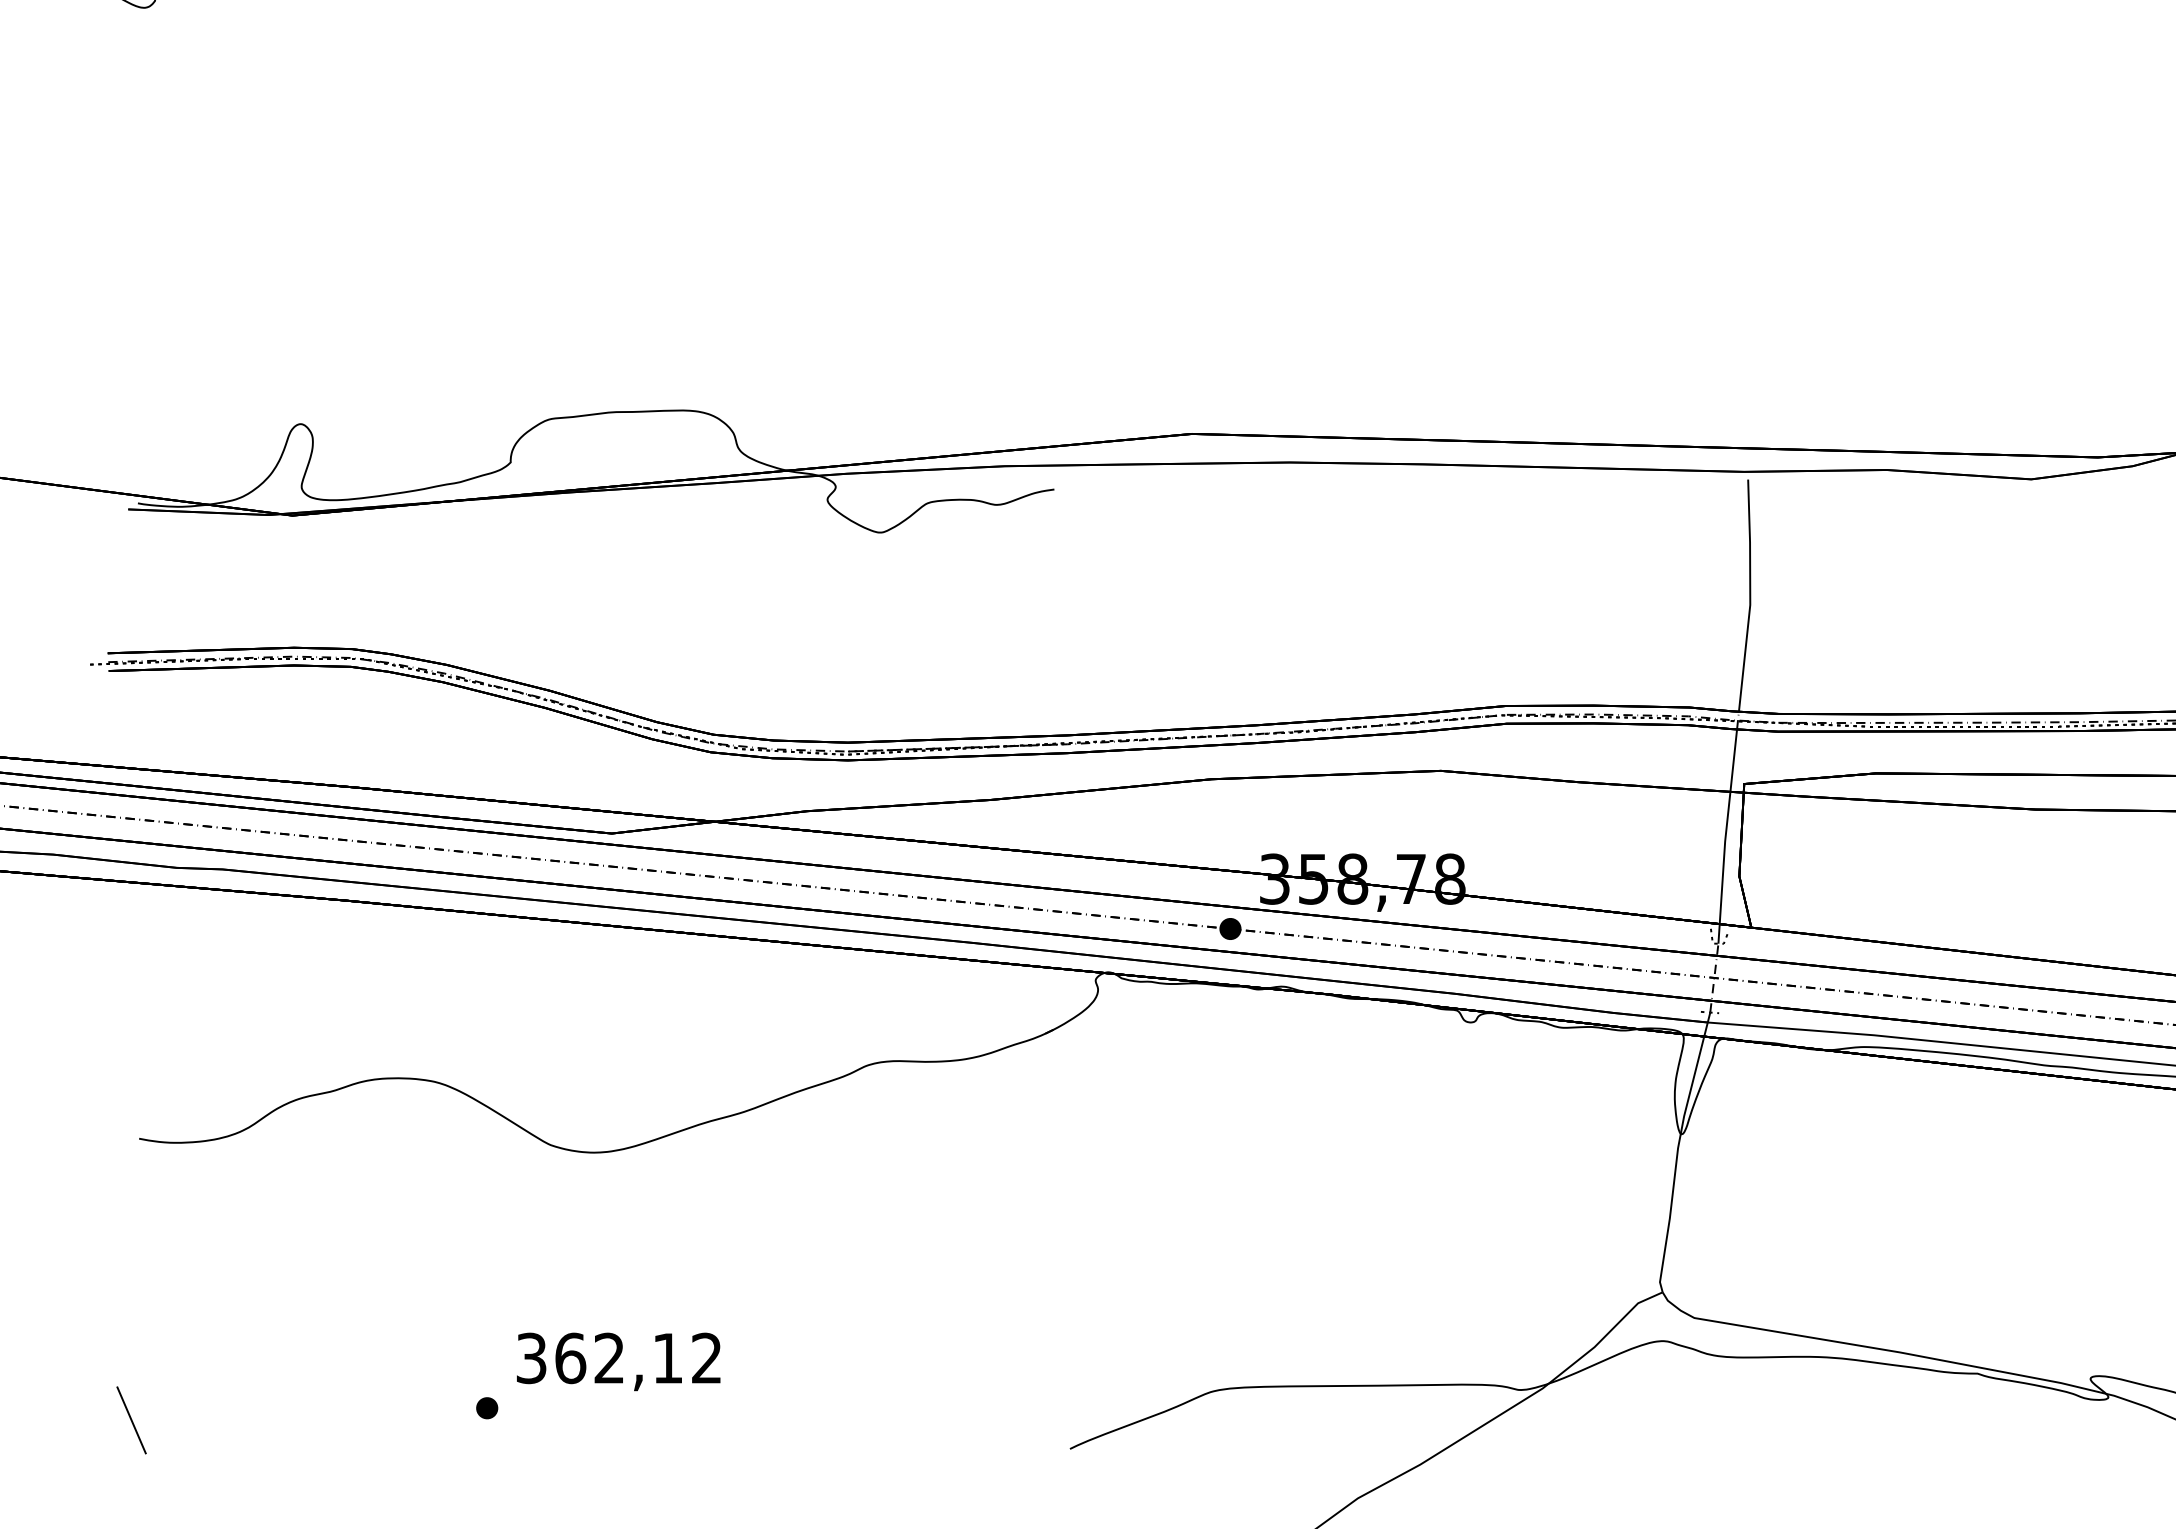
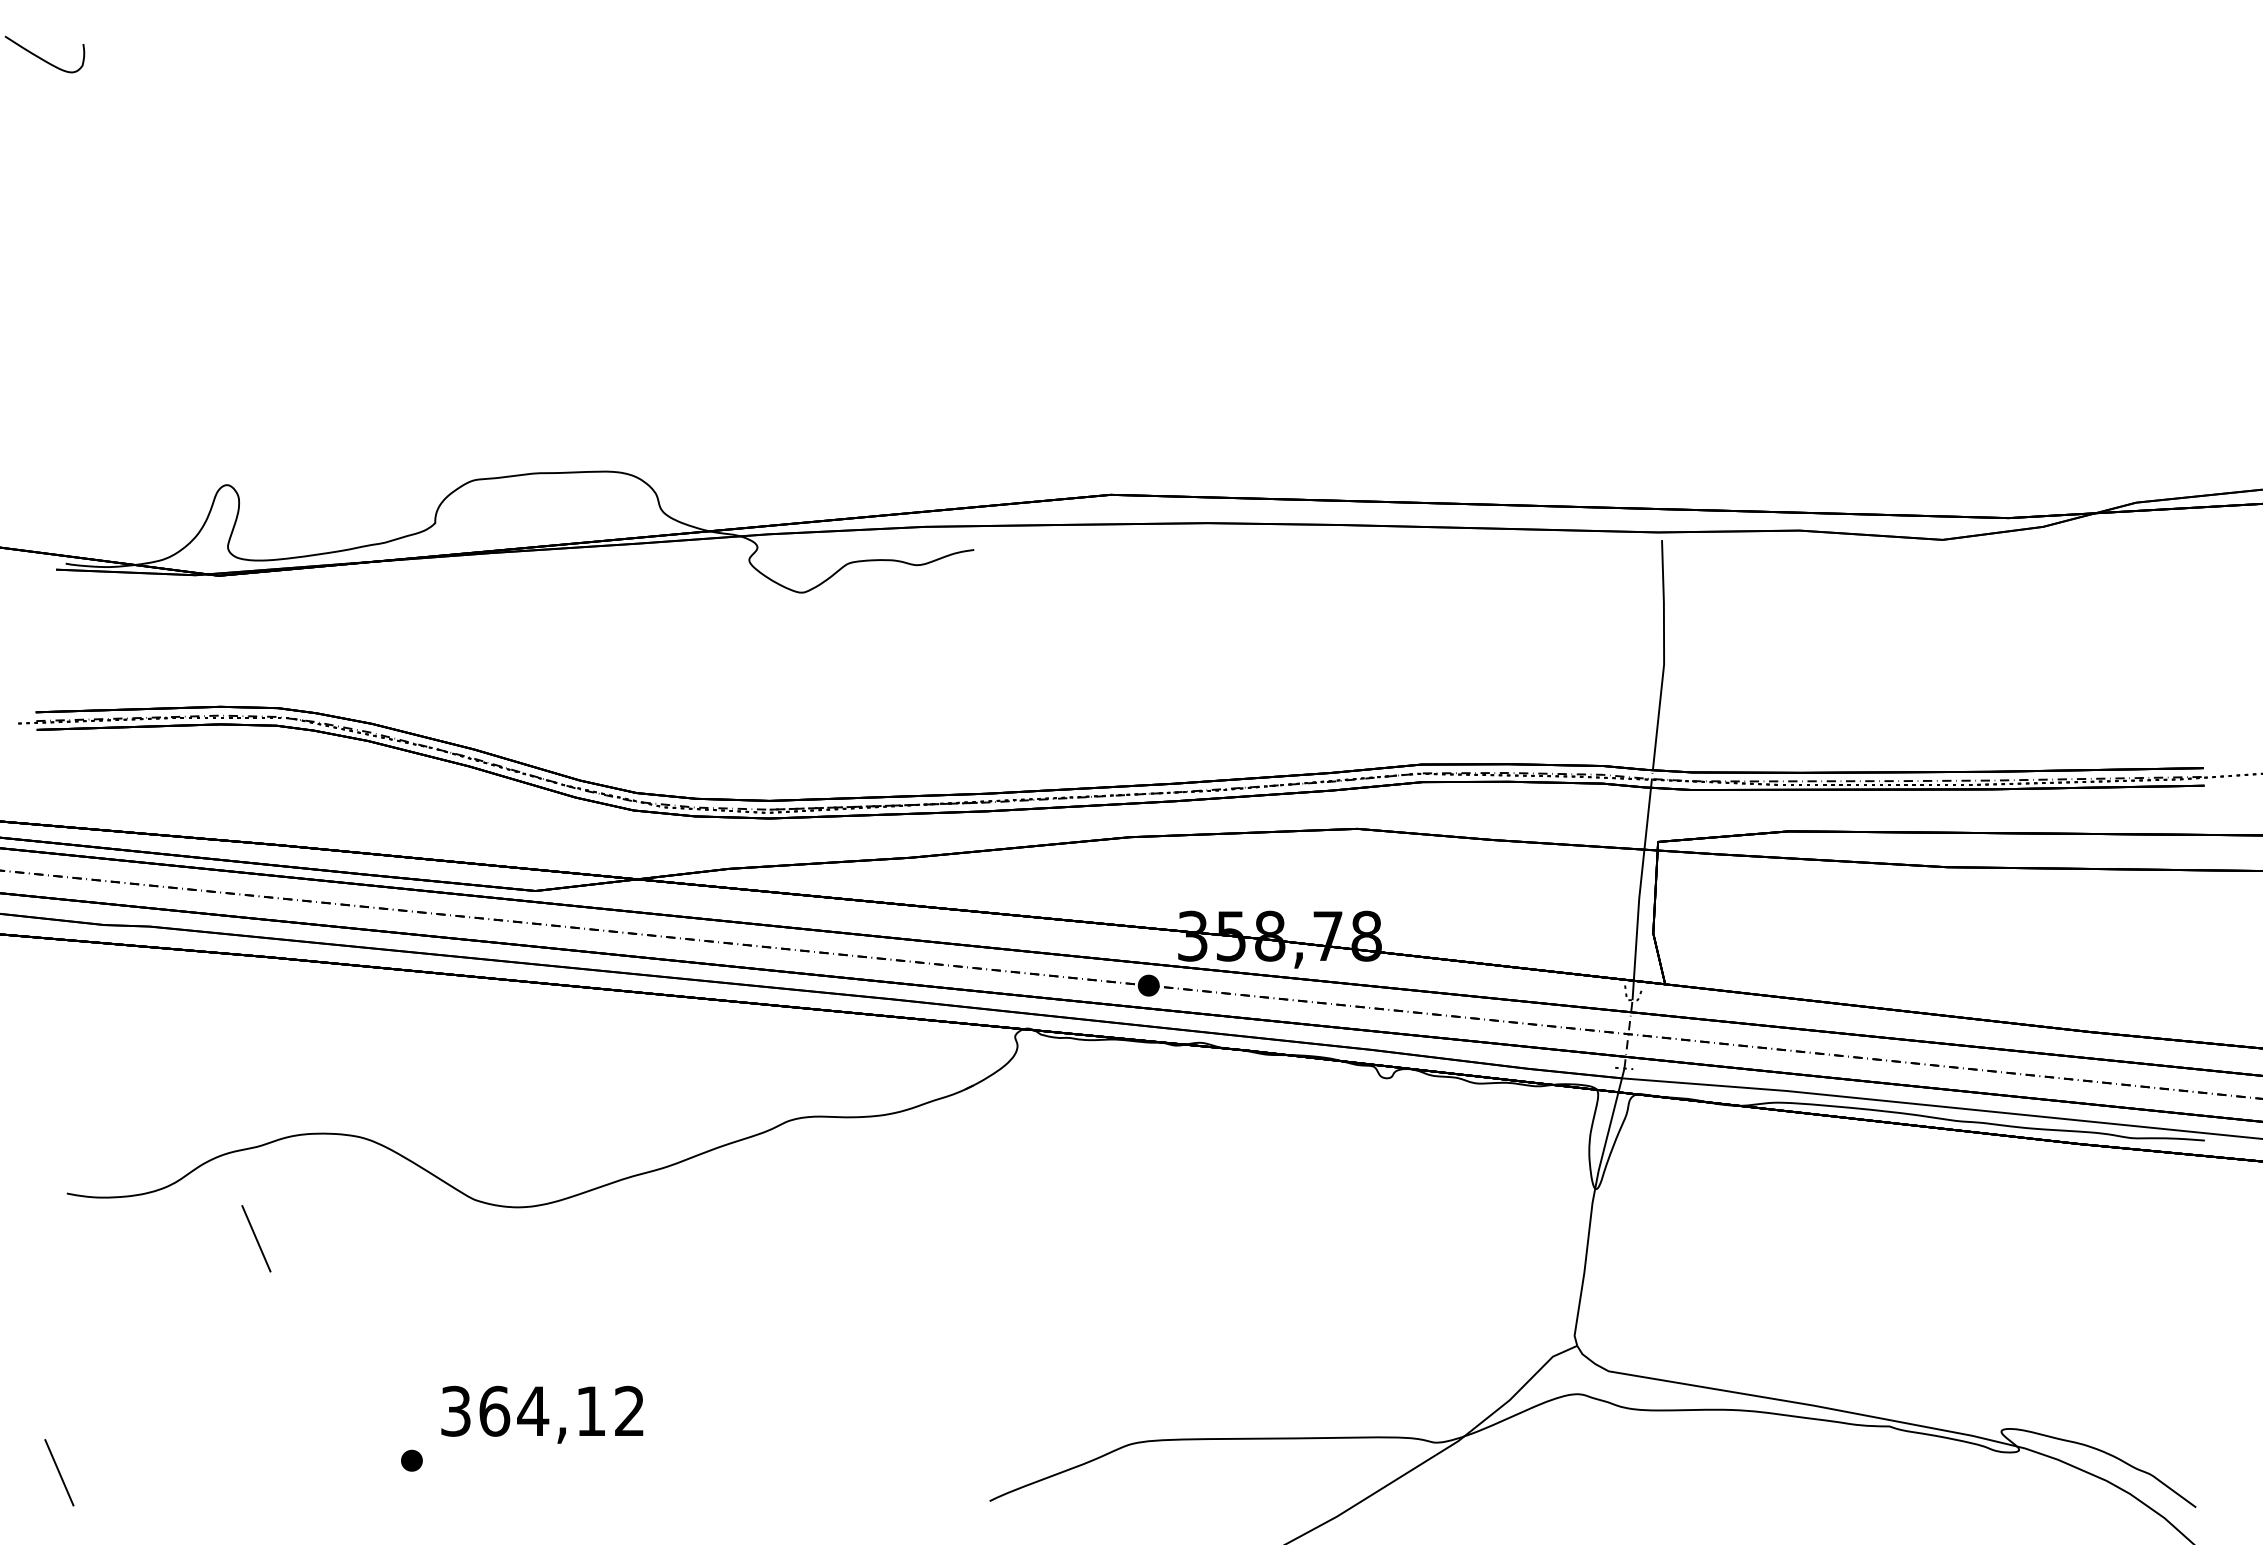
line: (330, 1184) -> (256, 1238), added
text: (609, 1357) -> (533, 1410), 362,12 -> 364,12

